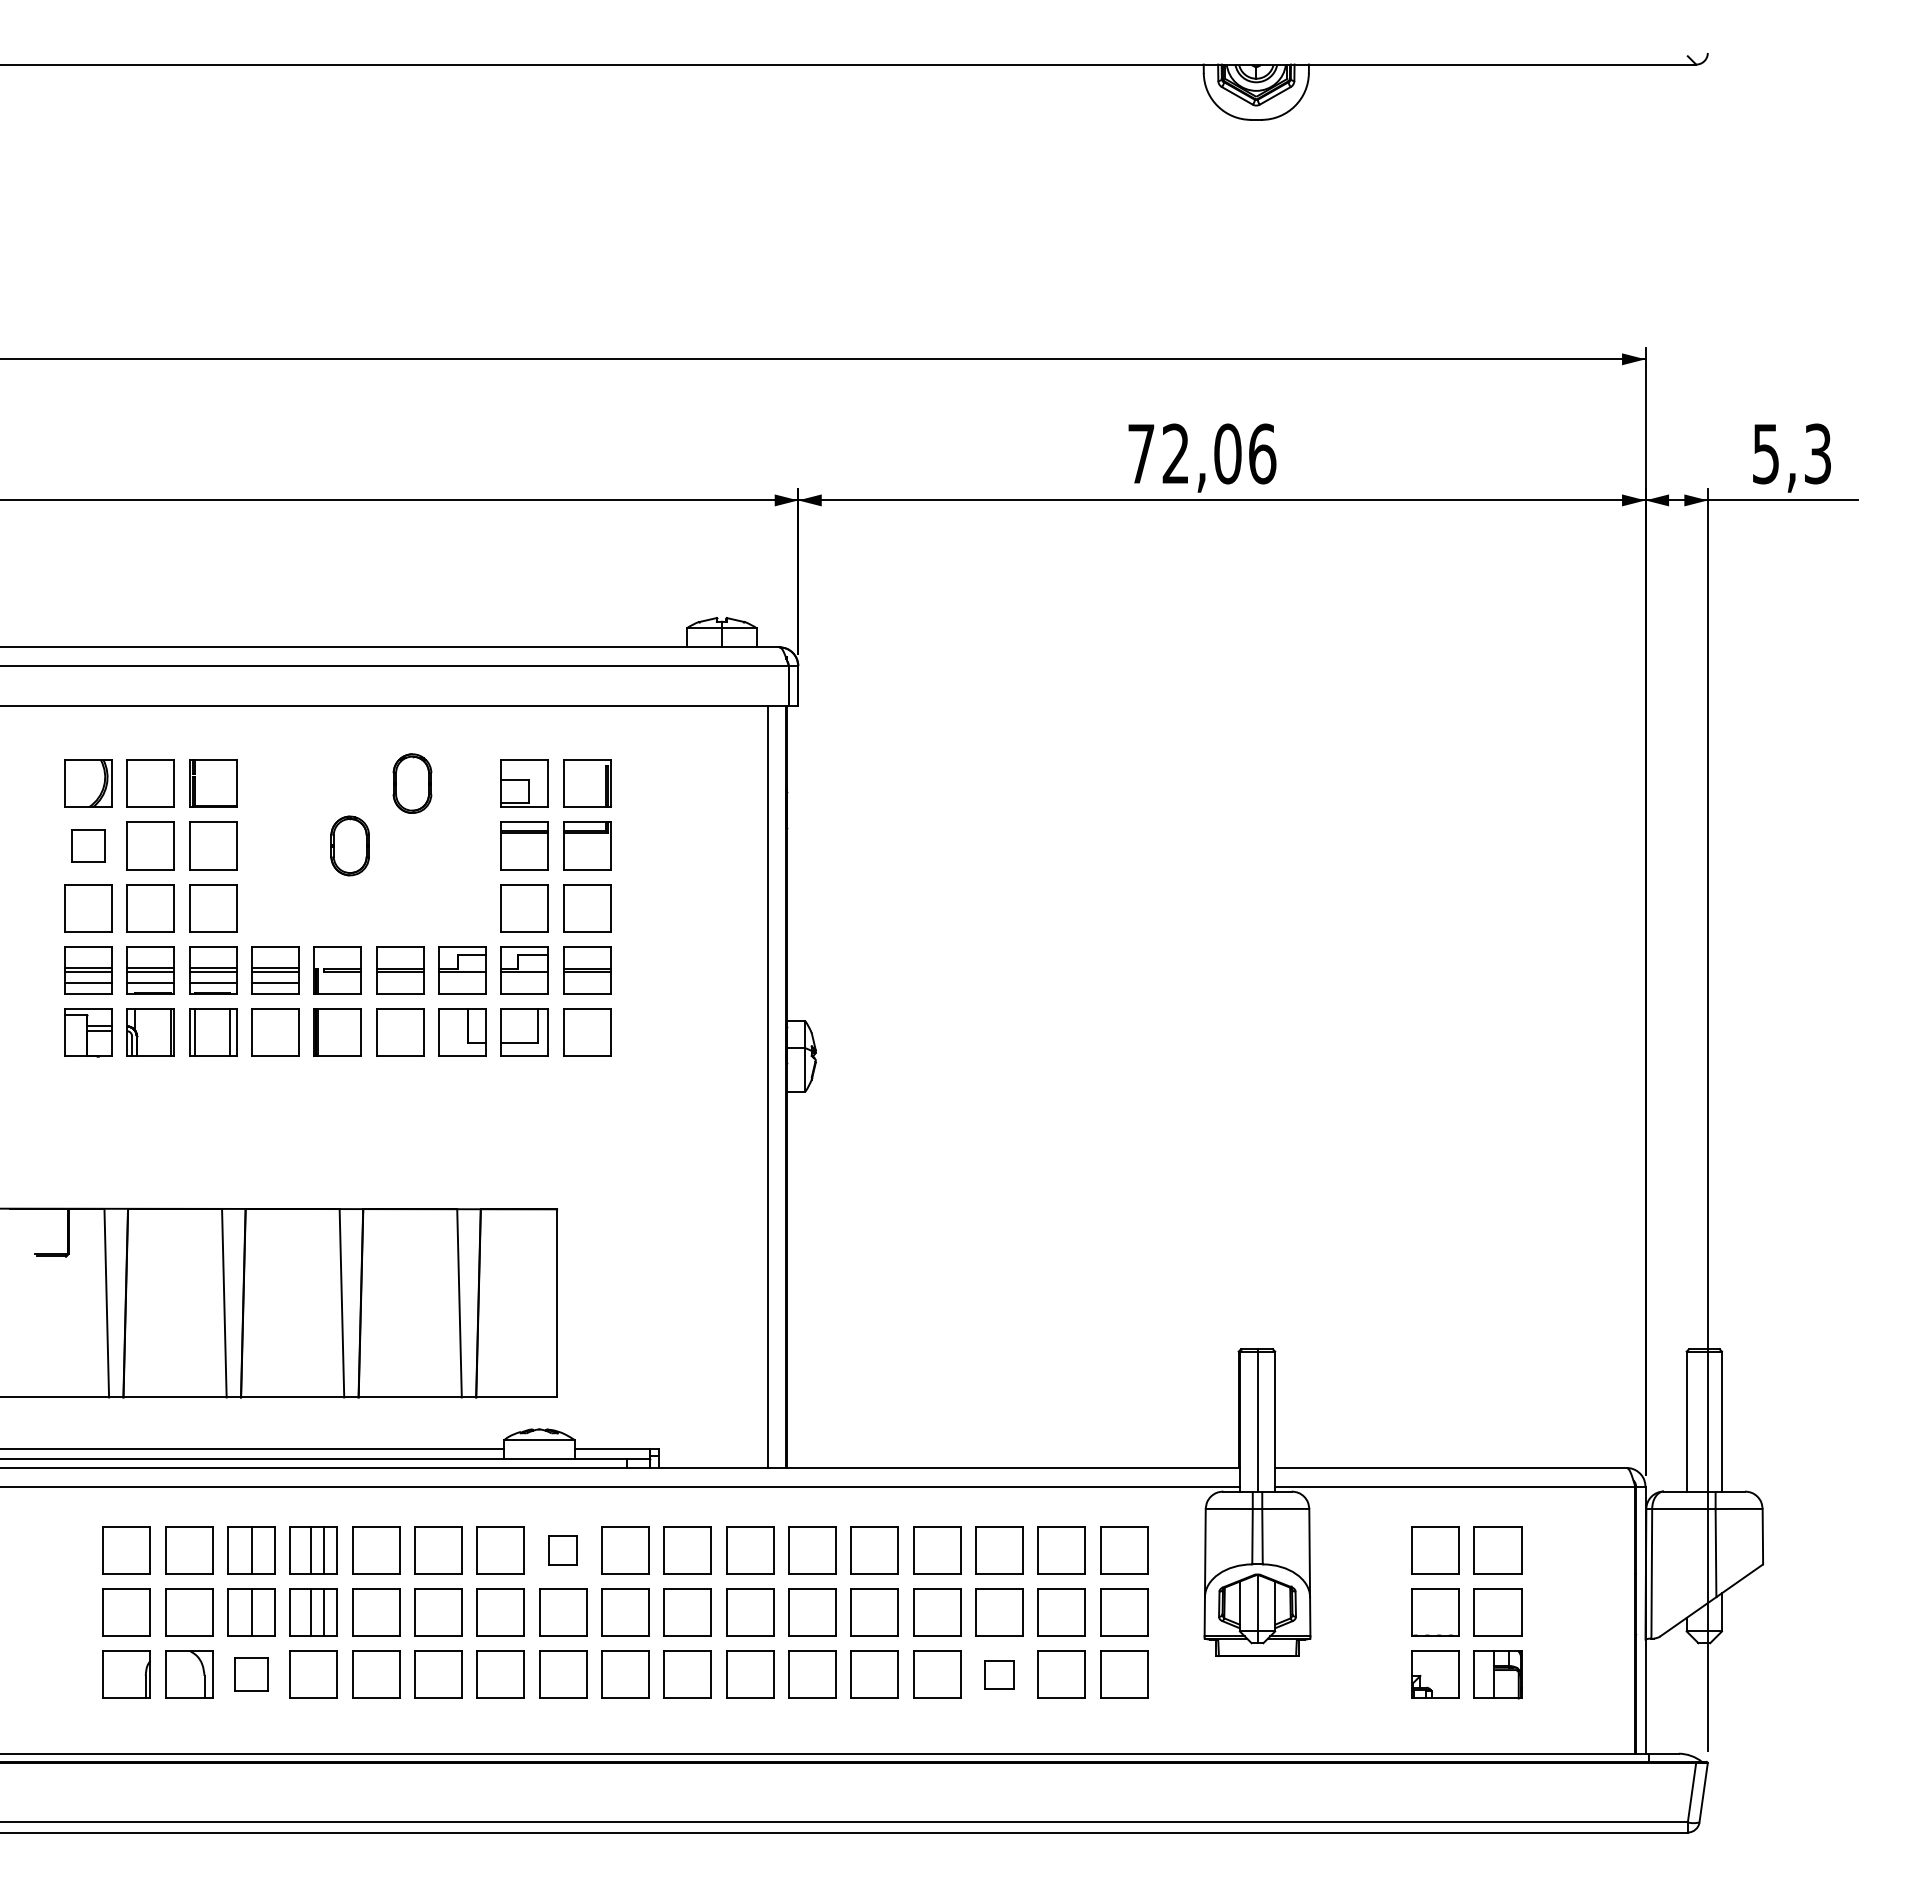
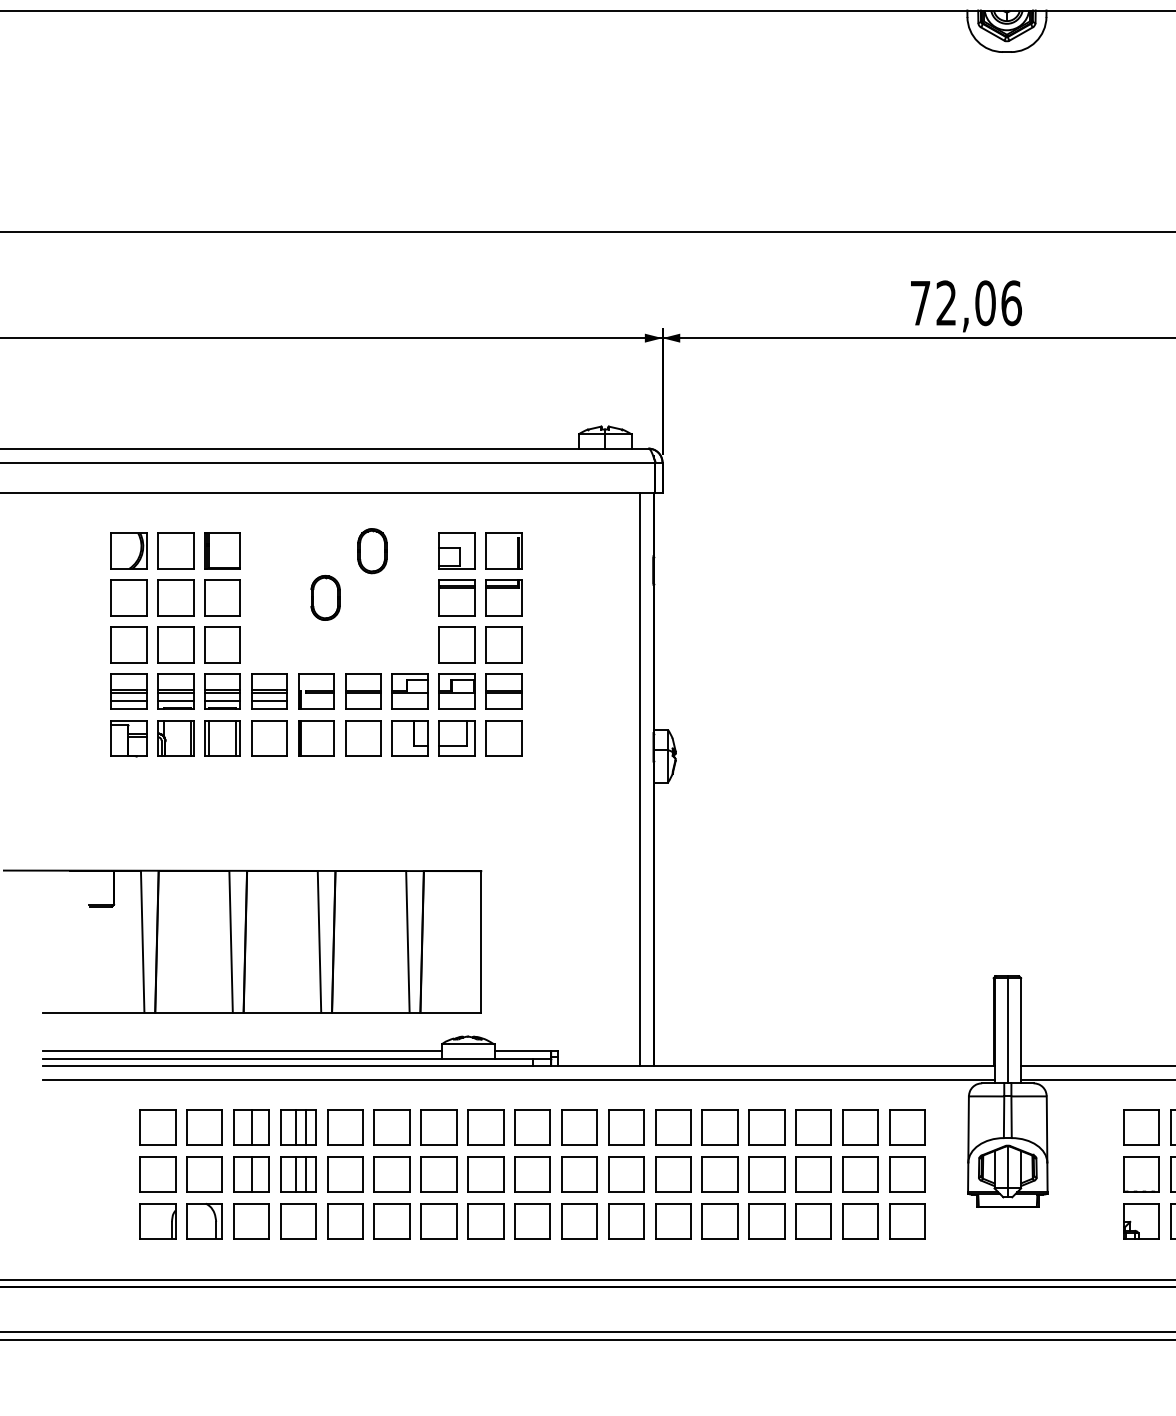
part: (88, 845) -> (128, 597), size x1.43
part: (563, 1550) -> (486, 1127), size x1.67
part: (251, 1674) -> (251, 1220), size x1.43
part: (999, 1674) -> (813, 1220), size x1.67

